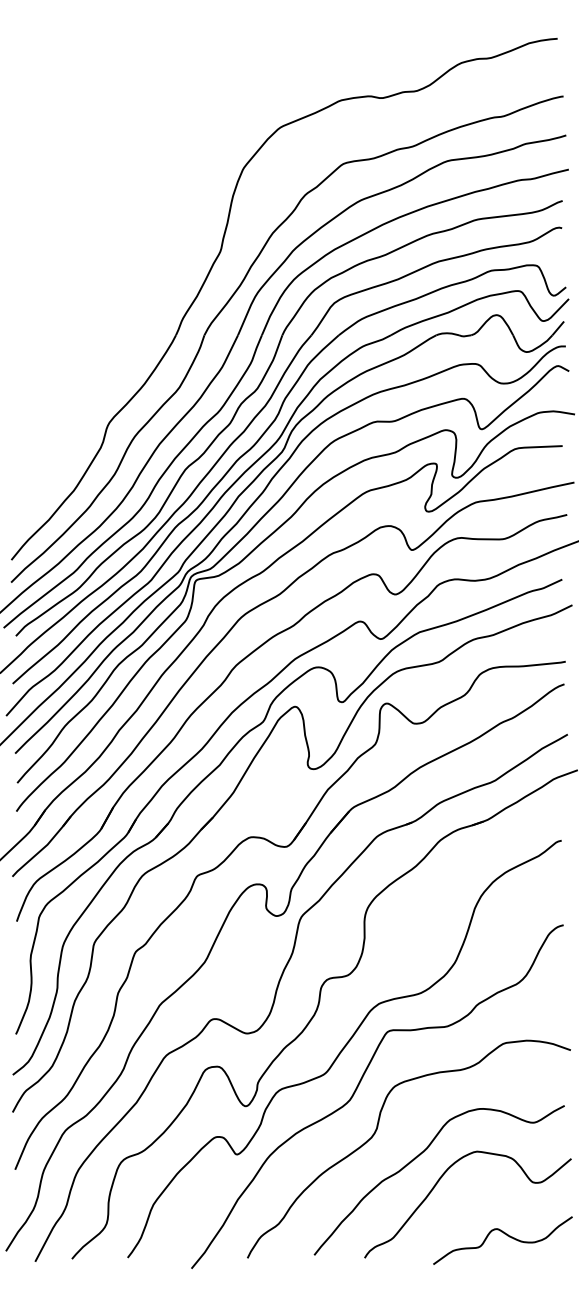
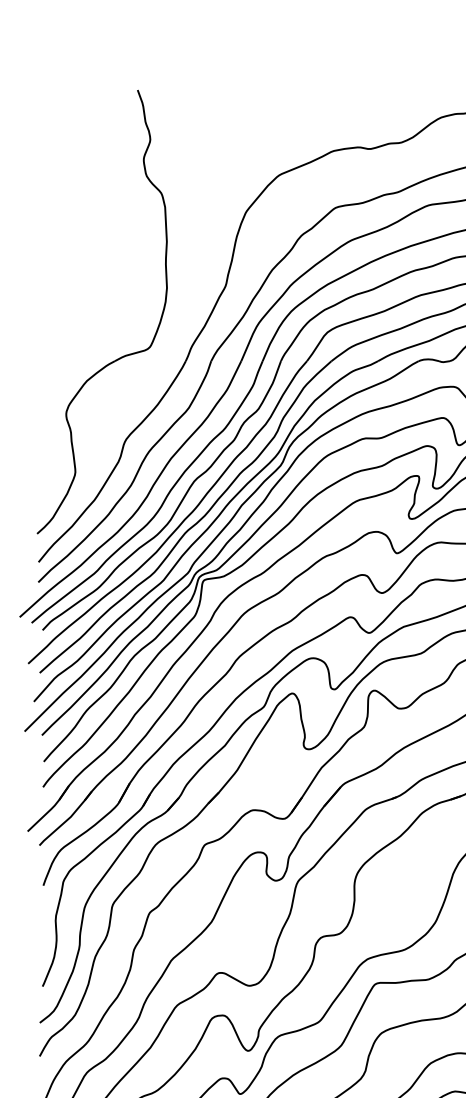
part: (107, 328) -> (124, 355), added

